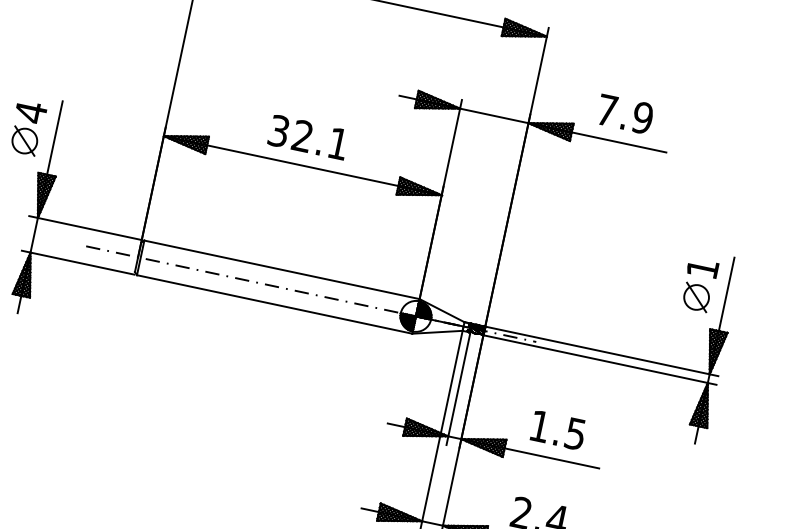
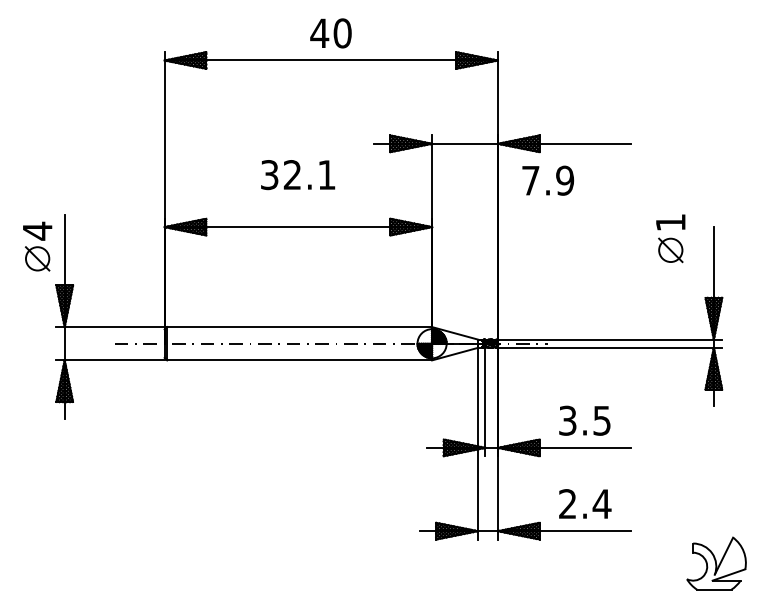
text: (625, 114) -> (548, 180), moved
text: (308, 138) -> (298, 175), moved
part: (698, 285) -> (670, 238), moved
text: (539, 426) -> (567, 420), 1.5 -> 3.5

